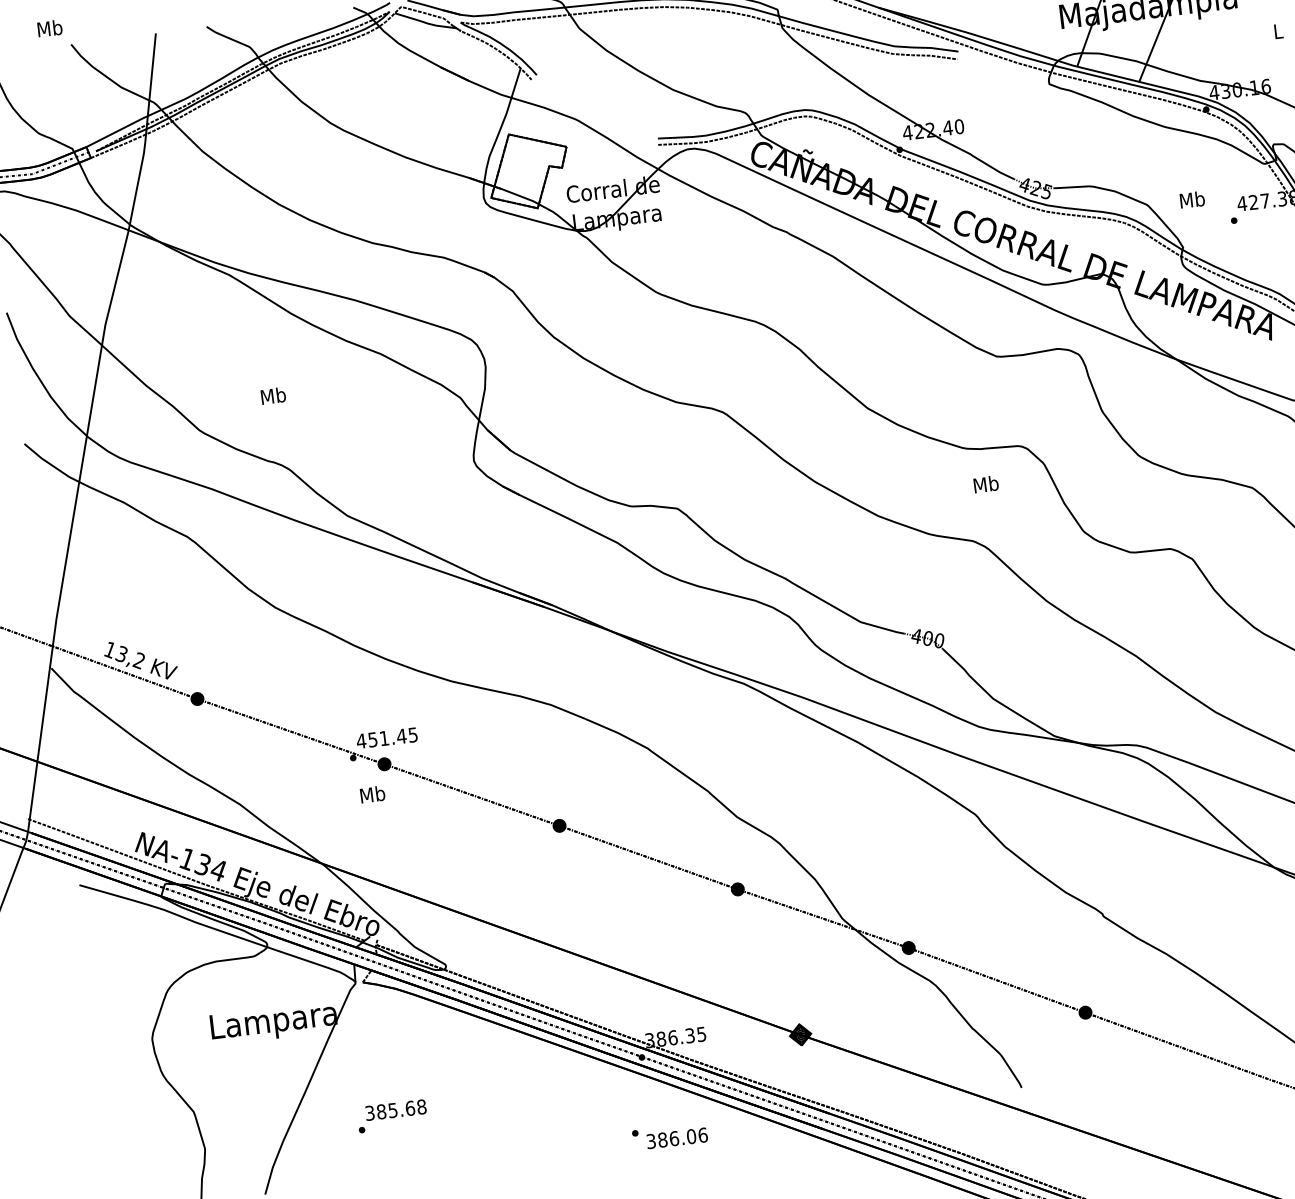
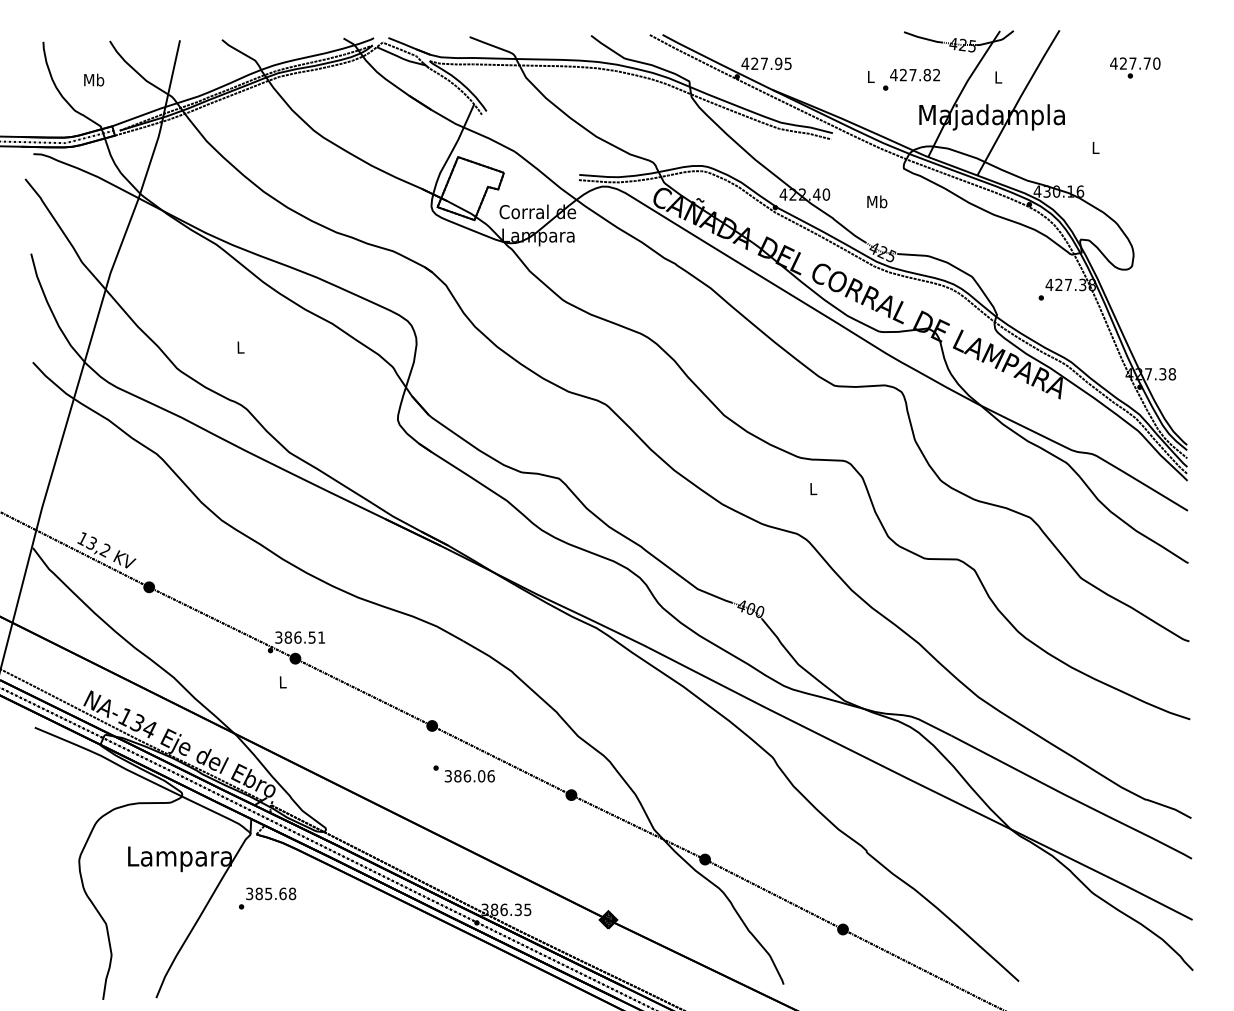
text: (50, 27) -> (94, 79), moved
text: (1192, 199) -> (877, 201), moved
text: (273, 396) -> (240, 347), Mb -> L
text: (986, 483) -> (813, 488), Mb -> L
text: (386, 738) -> (299, 637), 451.45 -> 386.51
text: (372, 793) -> (282, 681), Mb -> L
text: (392, 1116) -> (267, 898), moved
text: (669, 1135) -> (463, 773), moved

